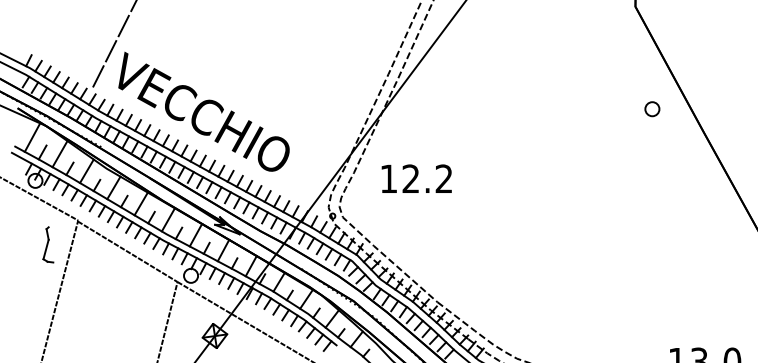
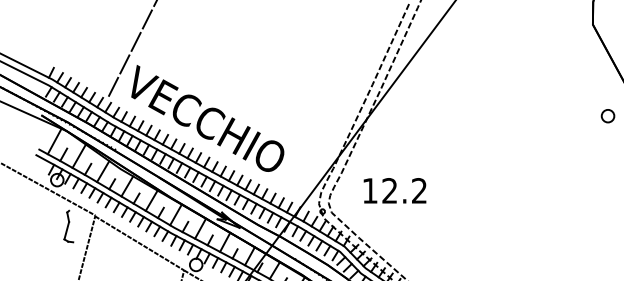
text: (416, 178) -> (394, 190), moved
part: (48, 244) -> (68, 226), moved

